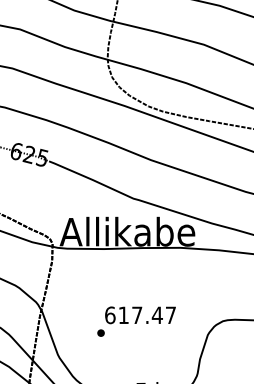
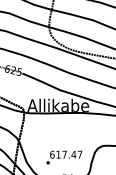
text: (136, 321) -> (64, 157), moved

